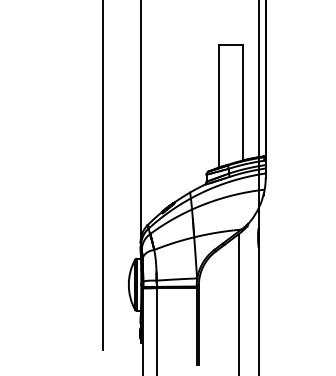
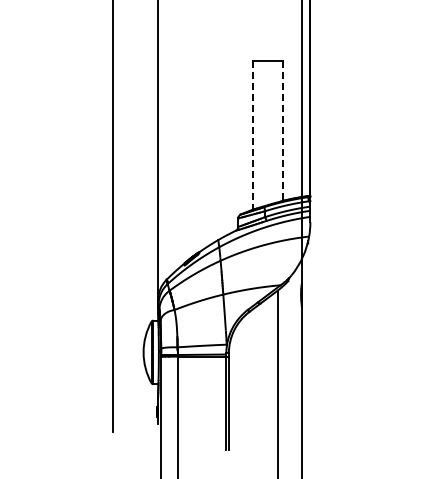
line: (242, 103) -> (282, 131), solid -> dashed
line: (219, 106) -> (253, 135), solid -> dashed

